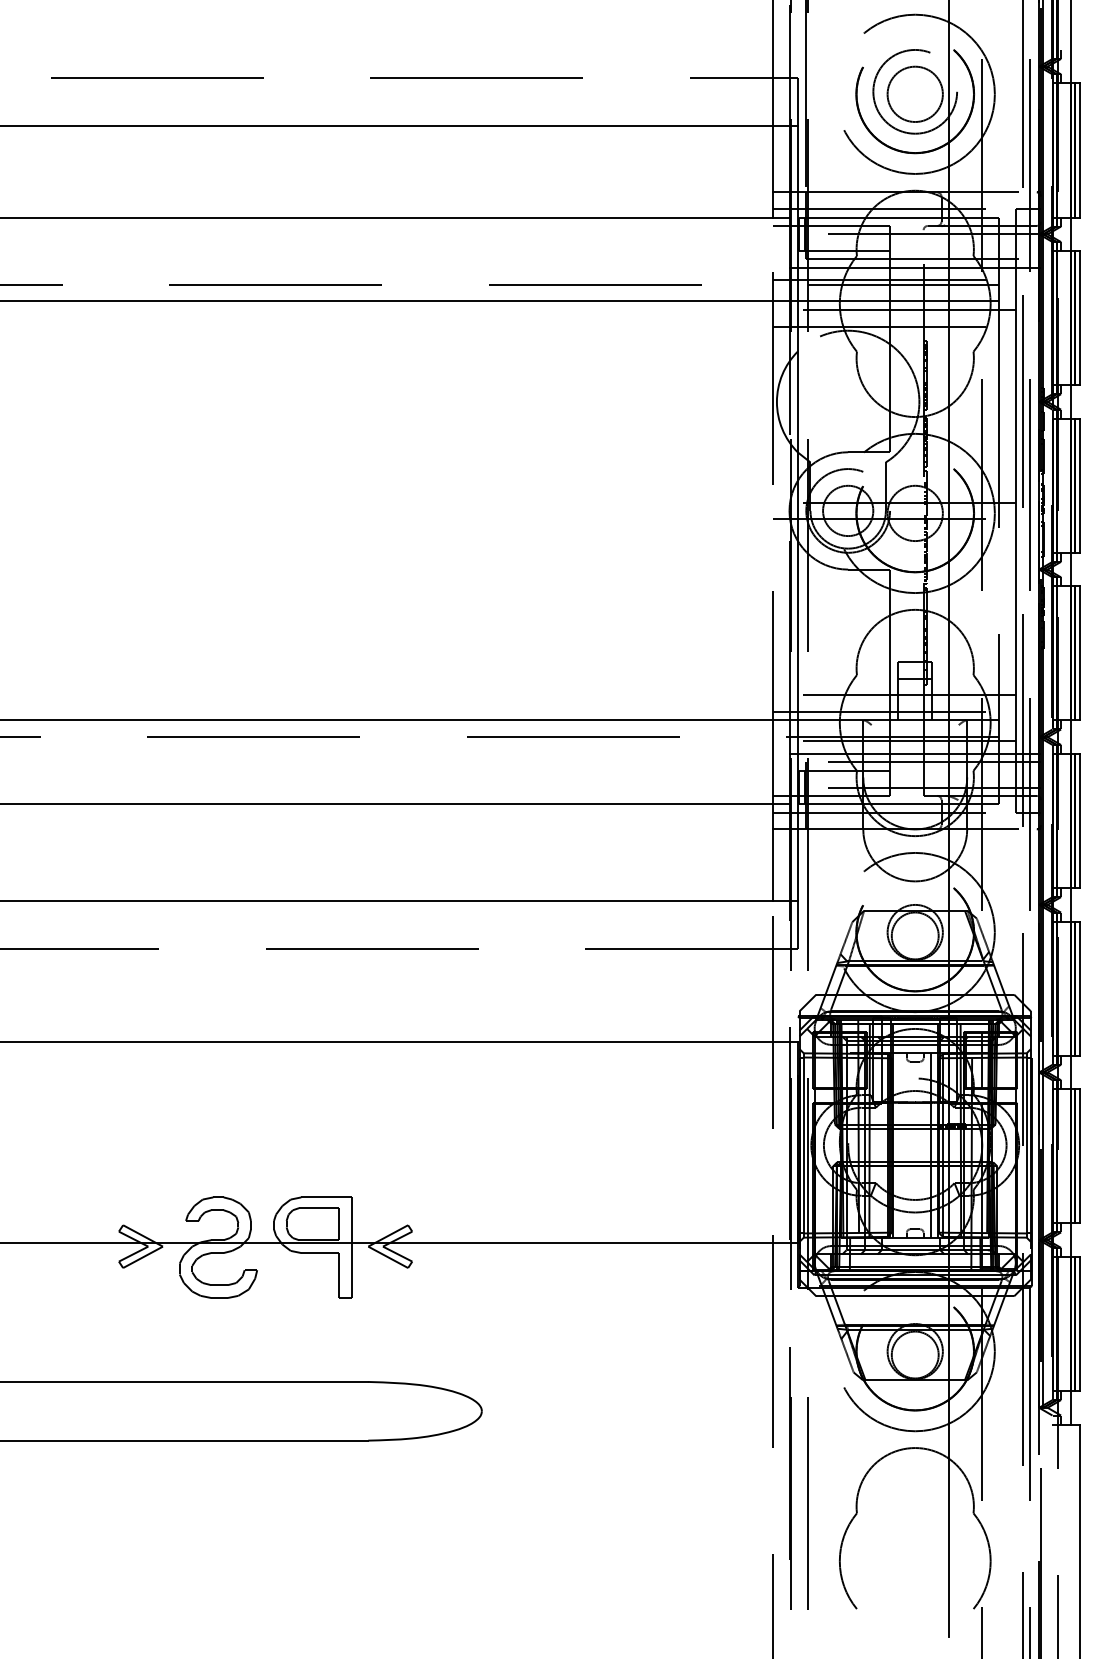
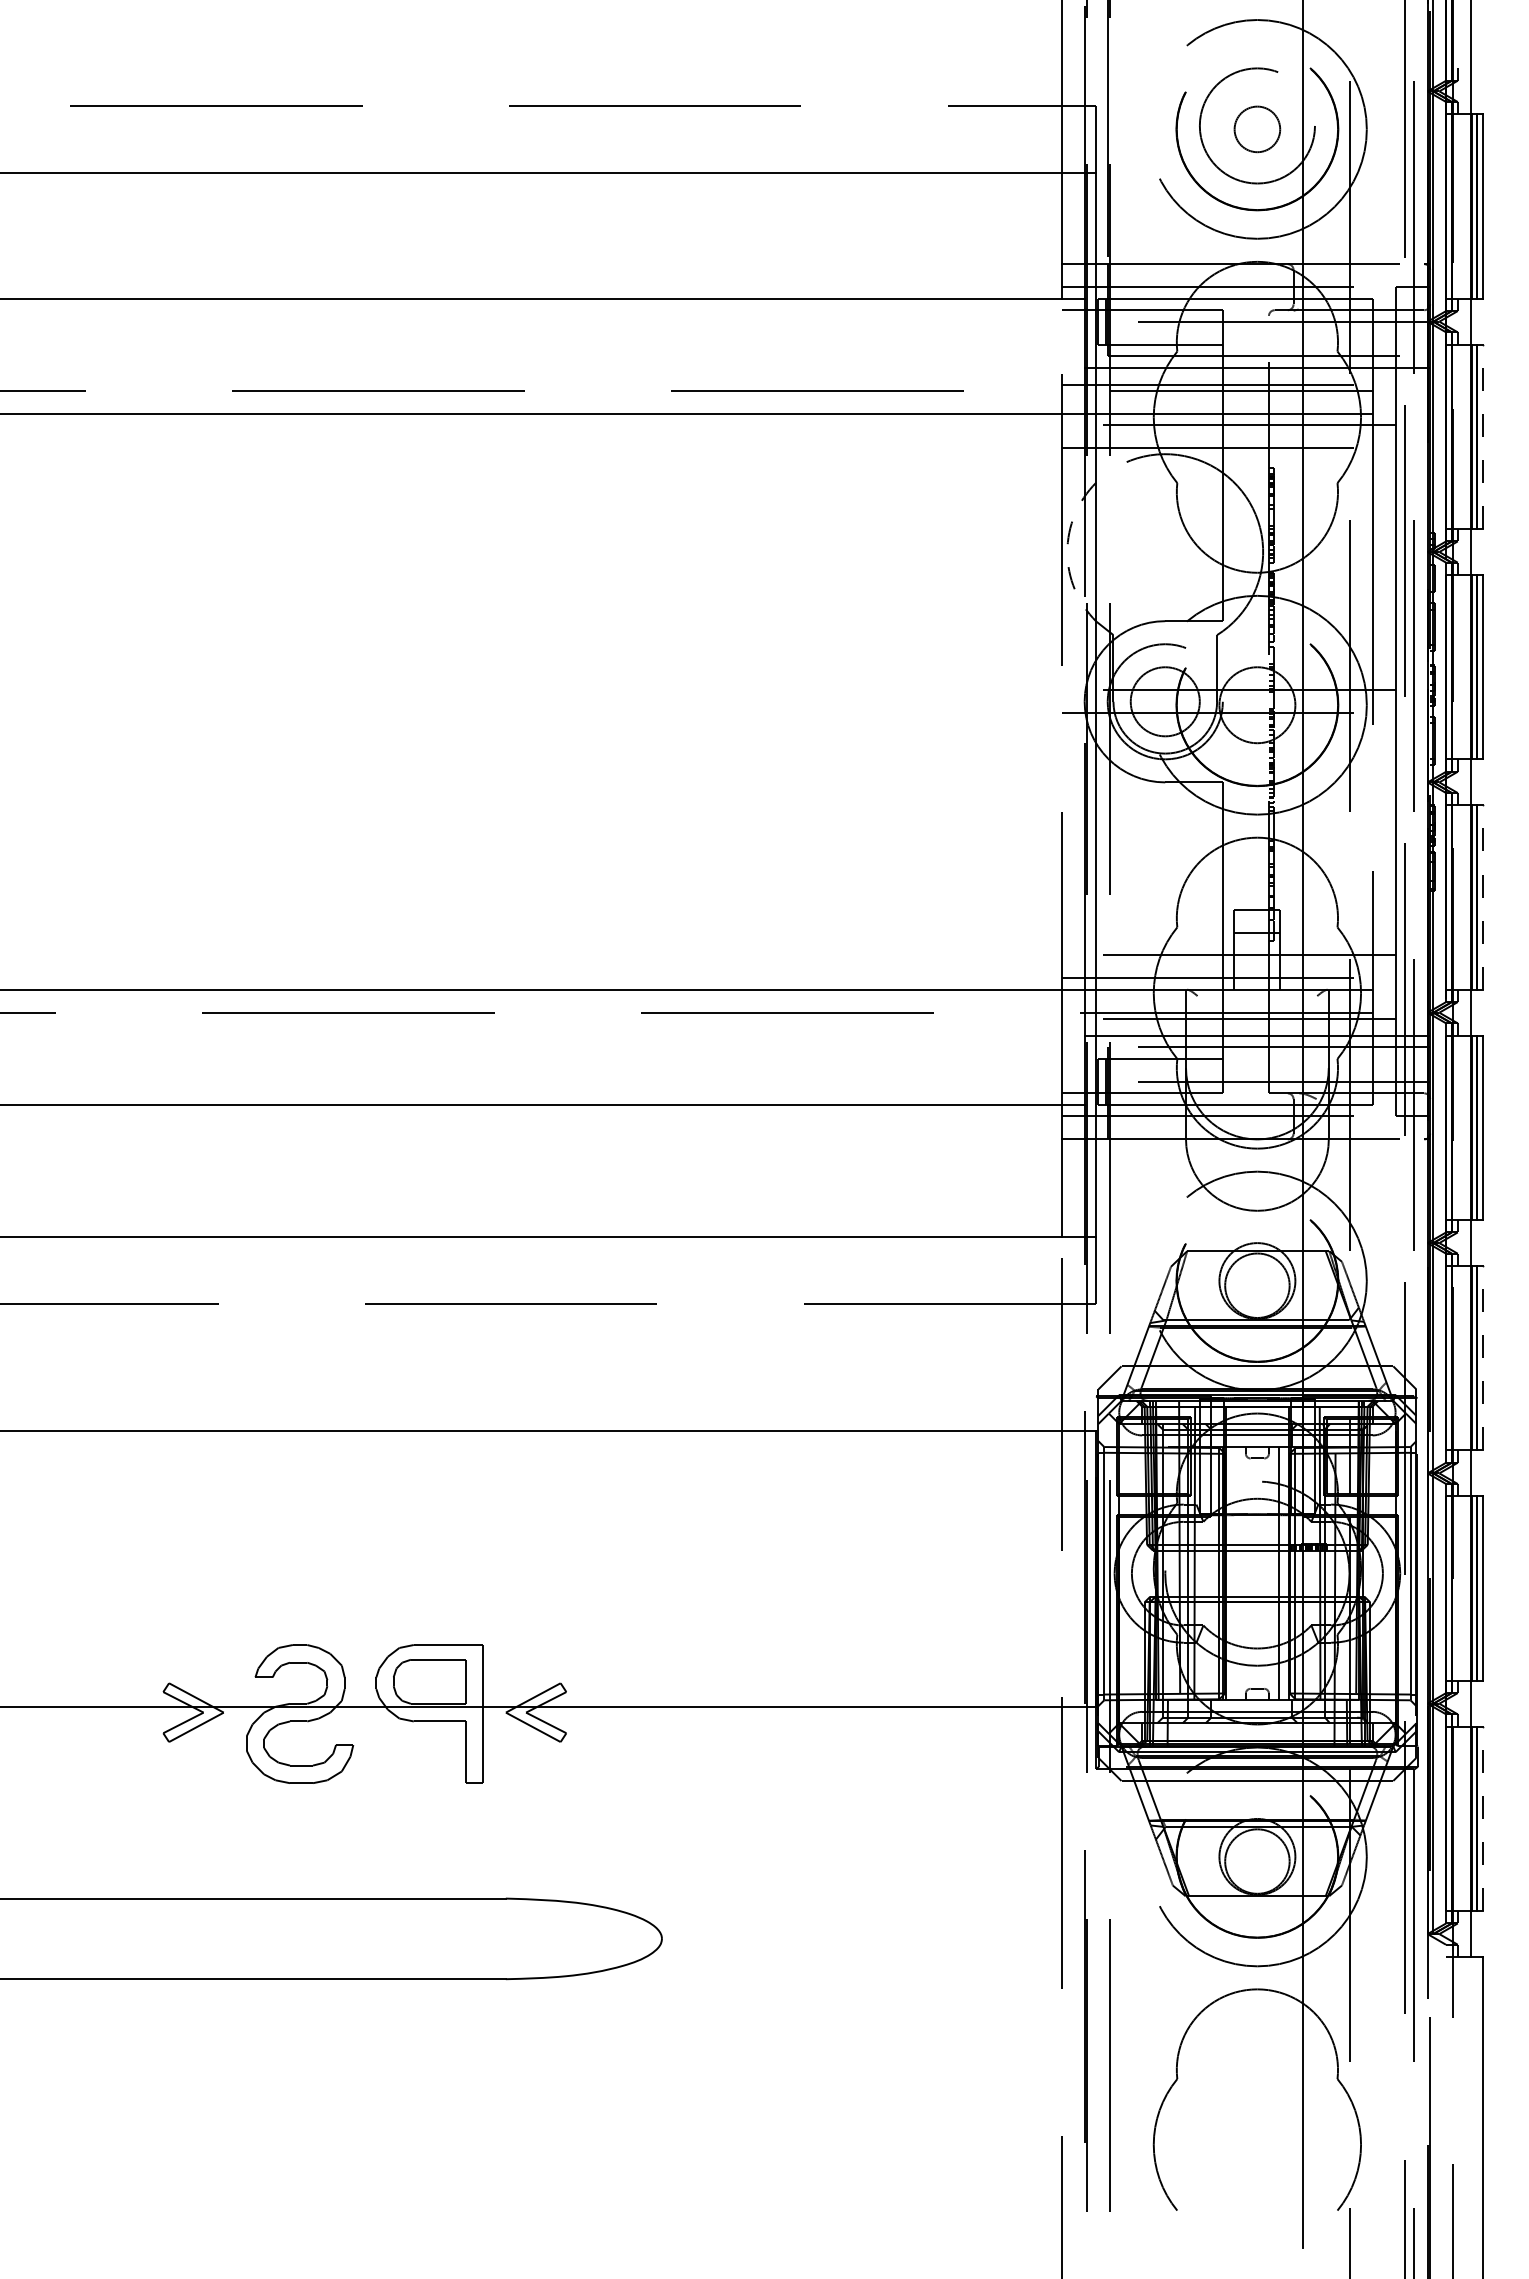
circle: (915, 94) -> (1257, 129), size x0.6
line: (1079, 317) -> (1483, 436), solid -> dashed
arc: (777, 402) -> (1067, 552), solid -> dashed
line: (1079, 653) -> (1483, 897), solid -> dashed
line: (1079, 988) -> (1483, 1357), solid -> dashed
line: (1079, 1323) -> (1483, 1818), solid -> dashed

